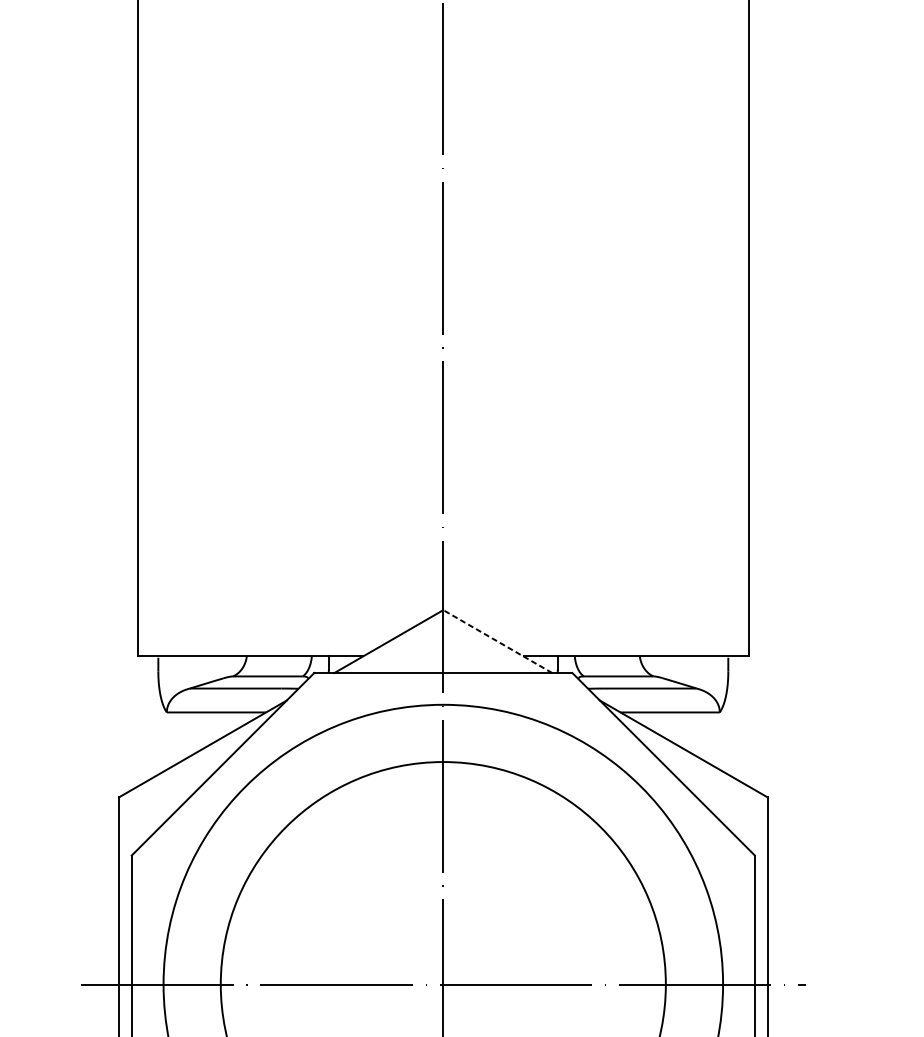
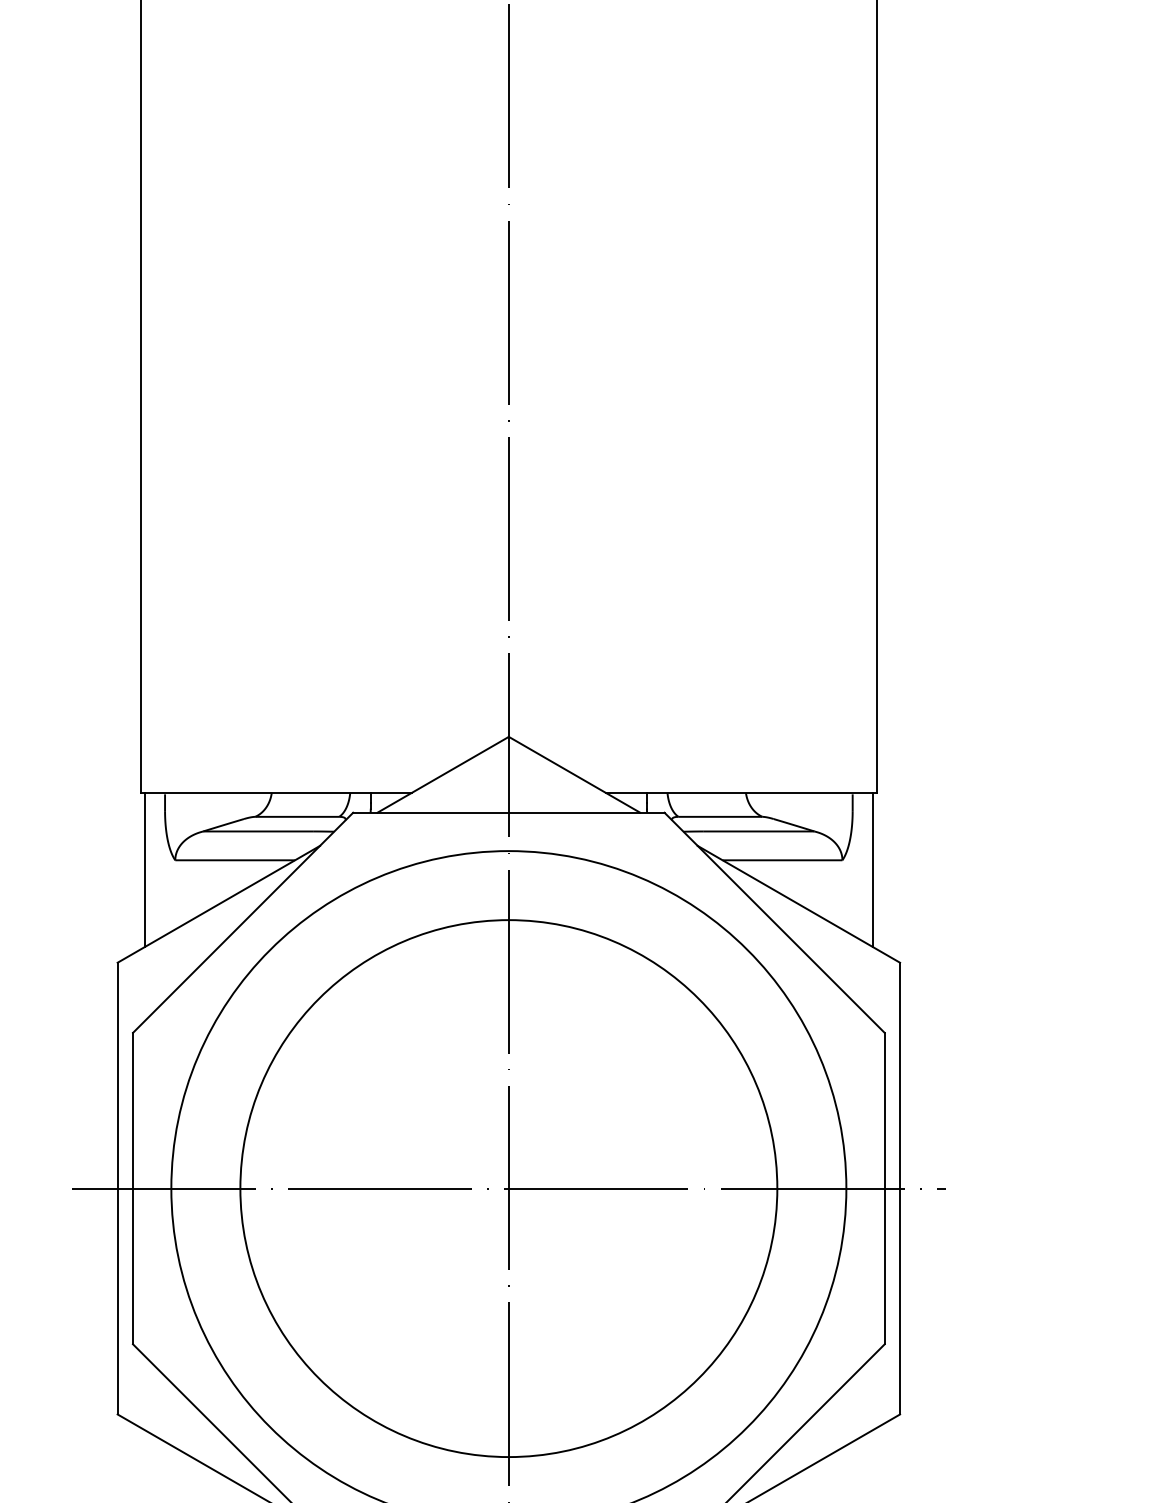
line: (497, 641) -> (574, 774), dashed -> solid
line: (141, 720) -> (144, 869), added
line: (745, 720) -> (873, 869), added

